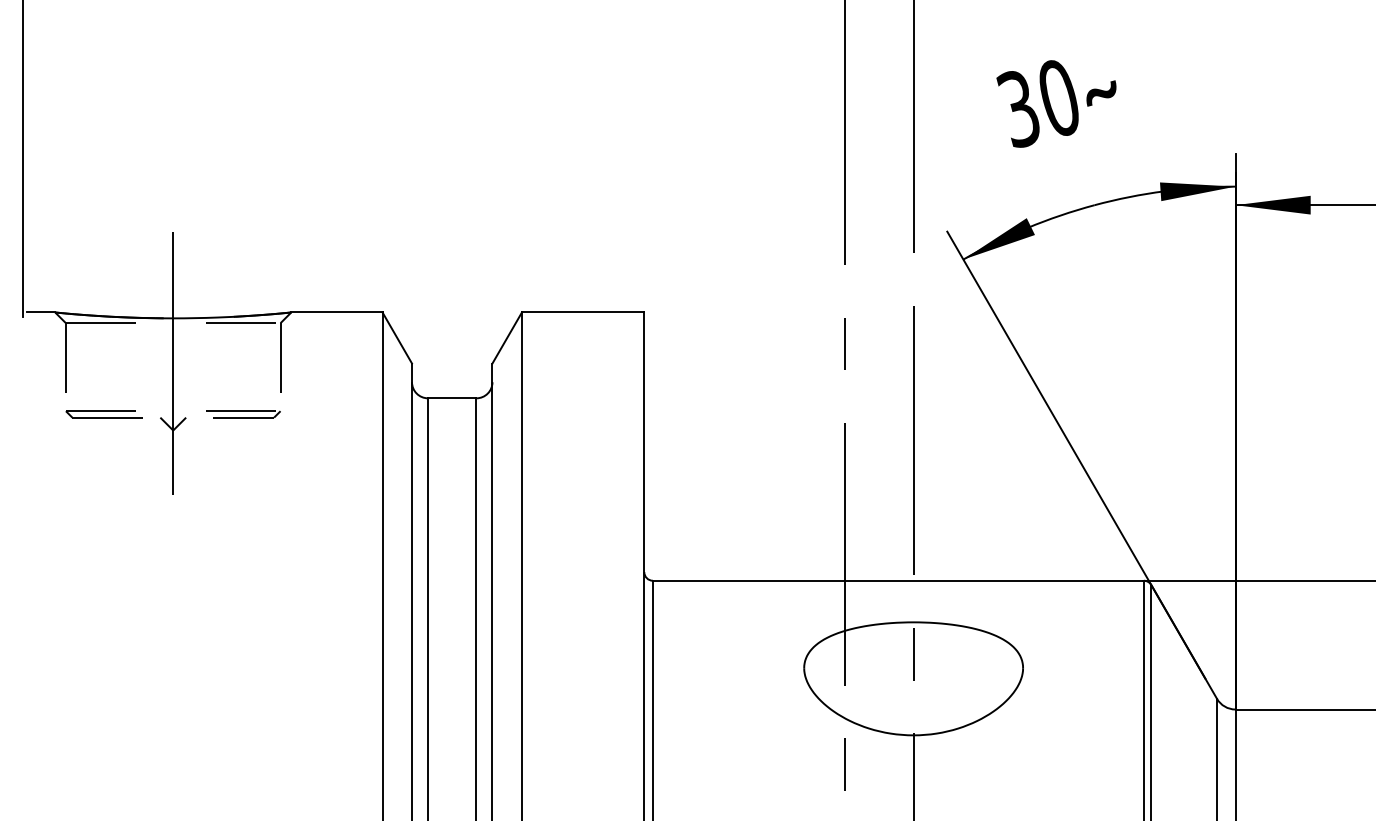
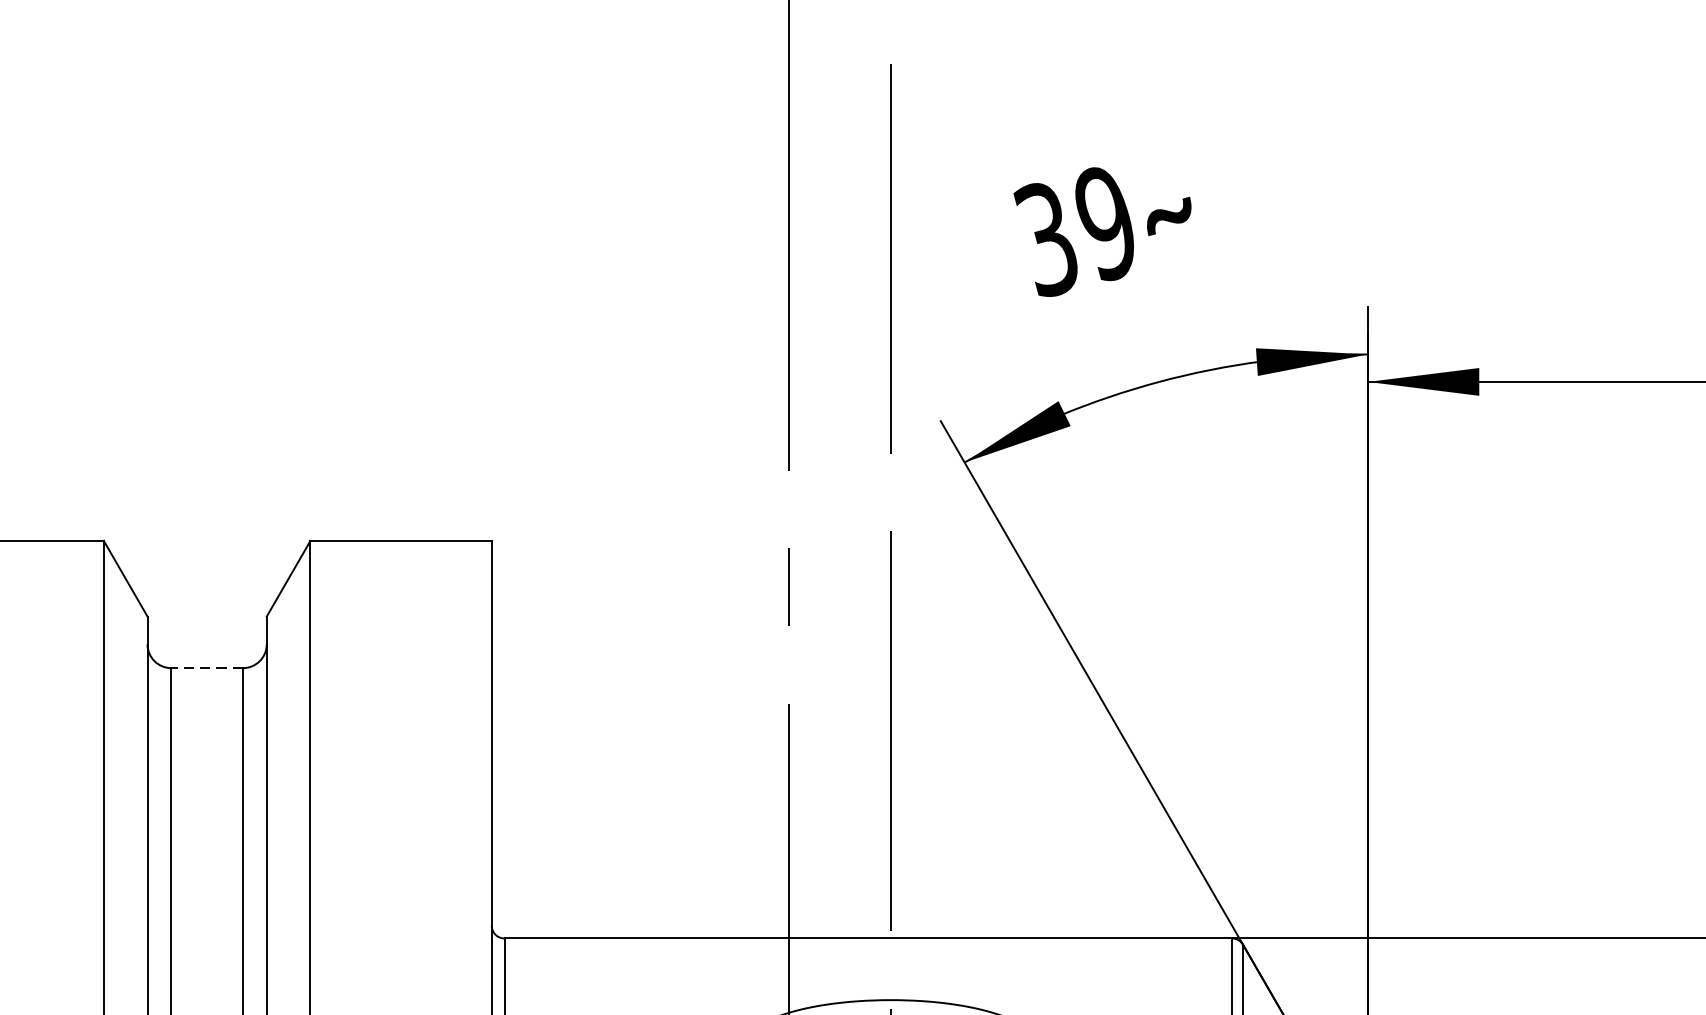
text: (1058, 98) -> (1105, 223), 30 -> 39
line: (451, 398) -> (206, 668), solid -> dashed

